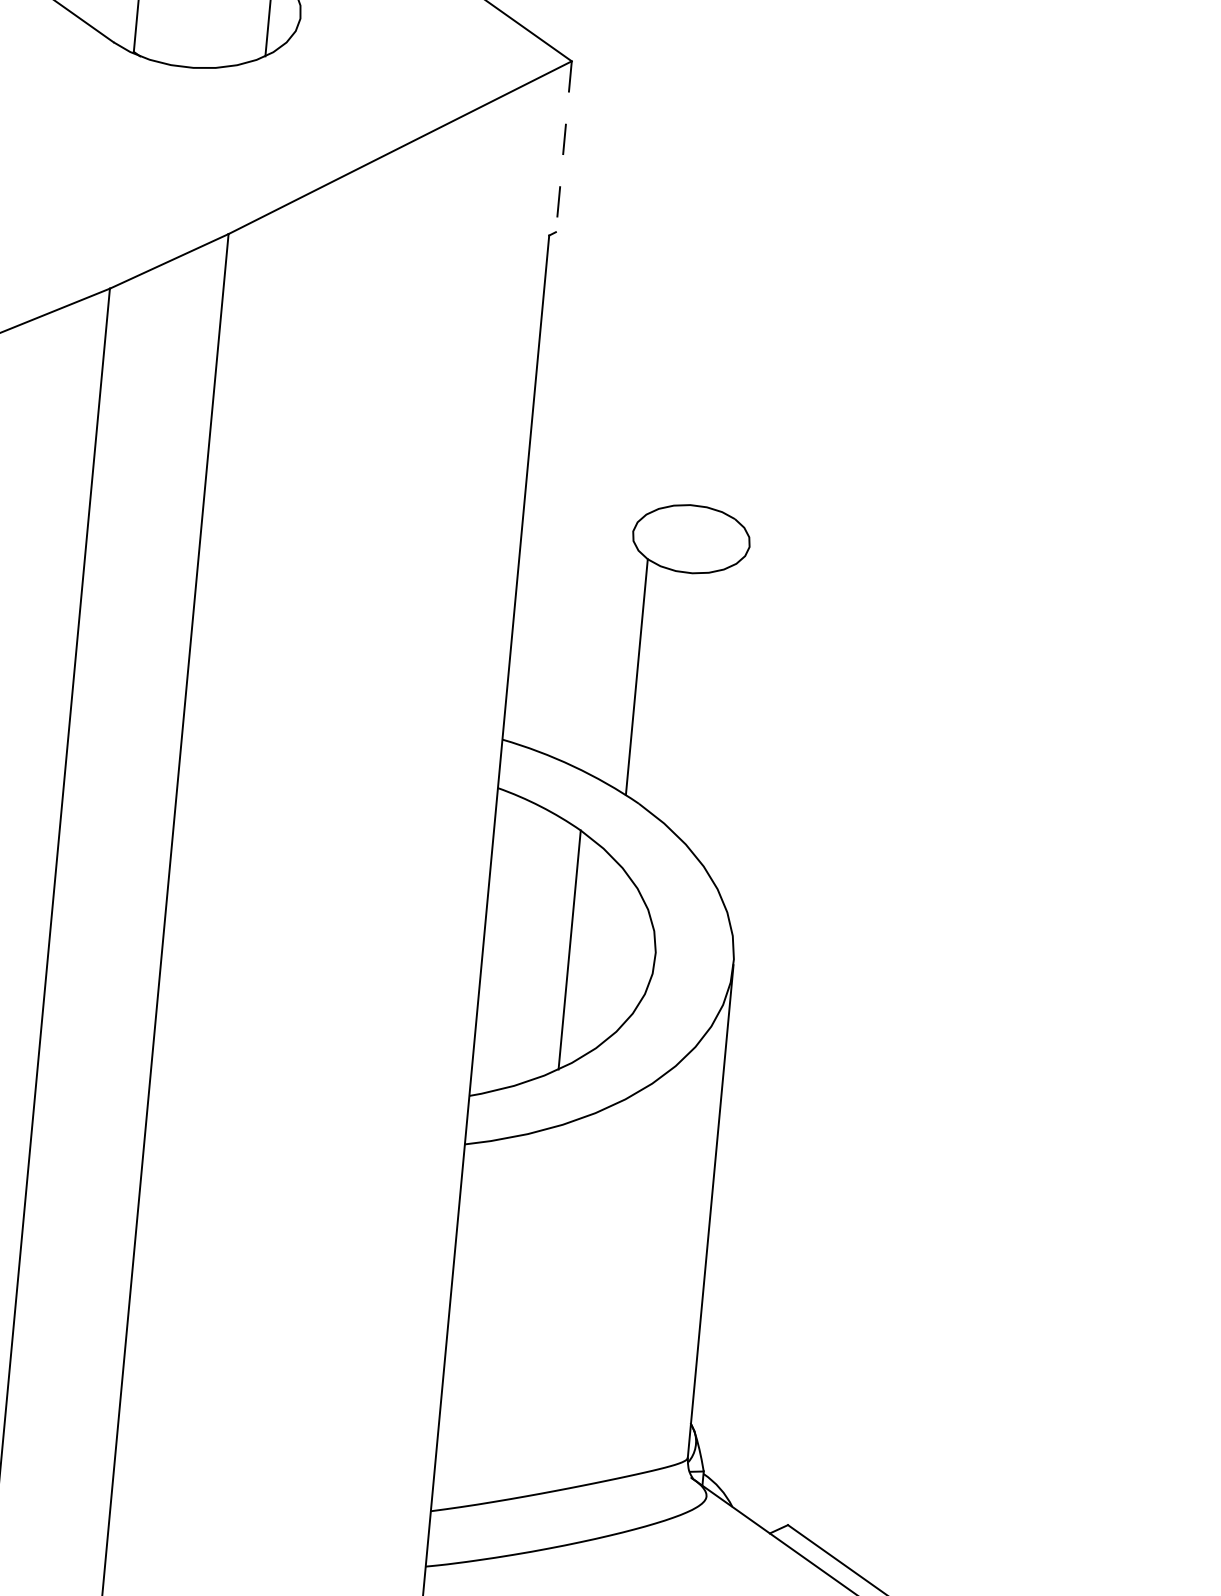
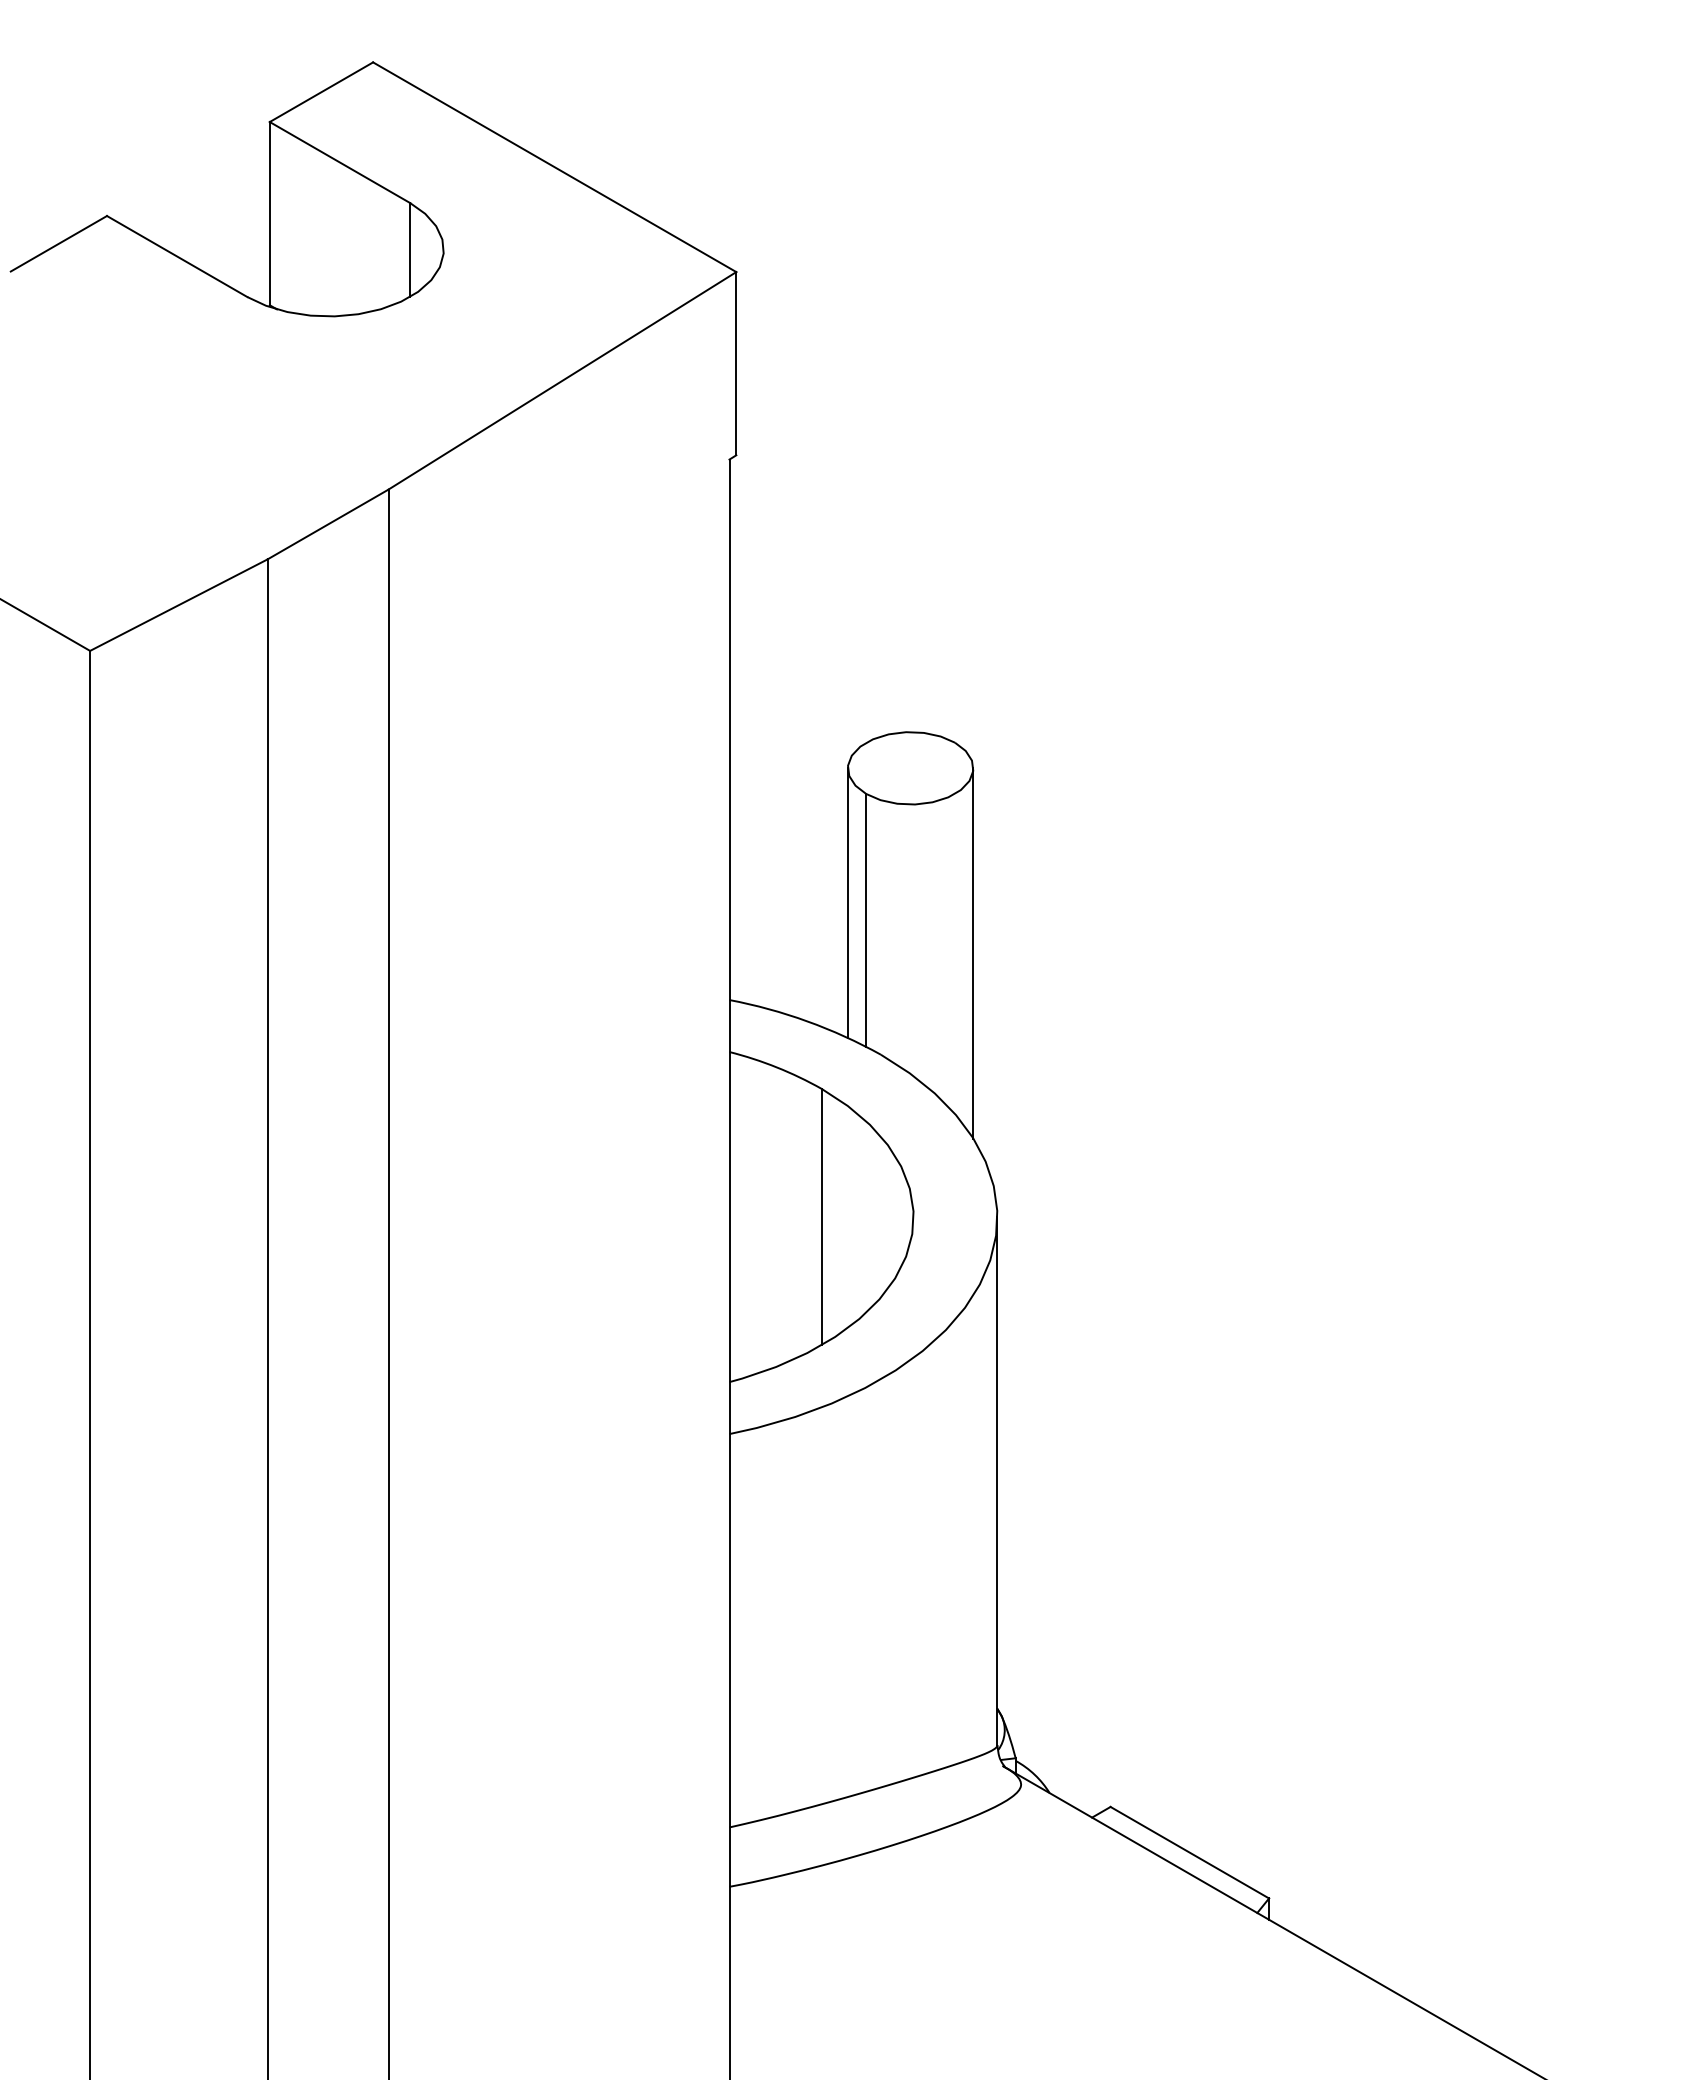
line: (564, 146) -> (736, 363), dashed -> solid
line: (620, 658) -> (847, 902), added
line: (734, 717) -> (973, 953), added

